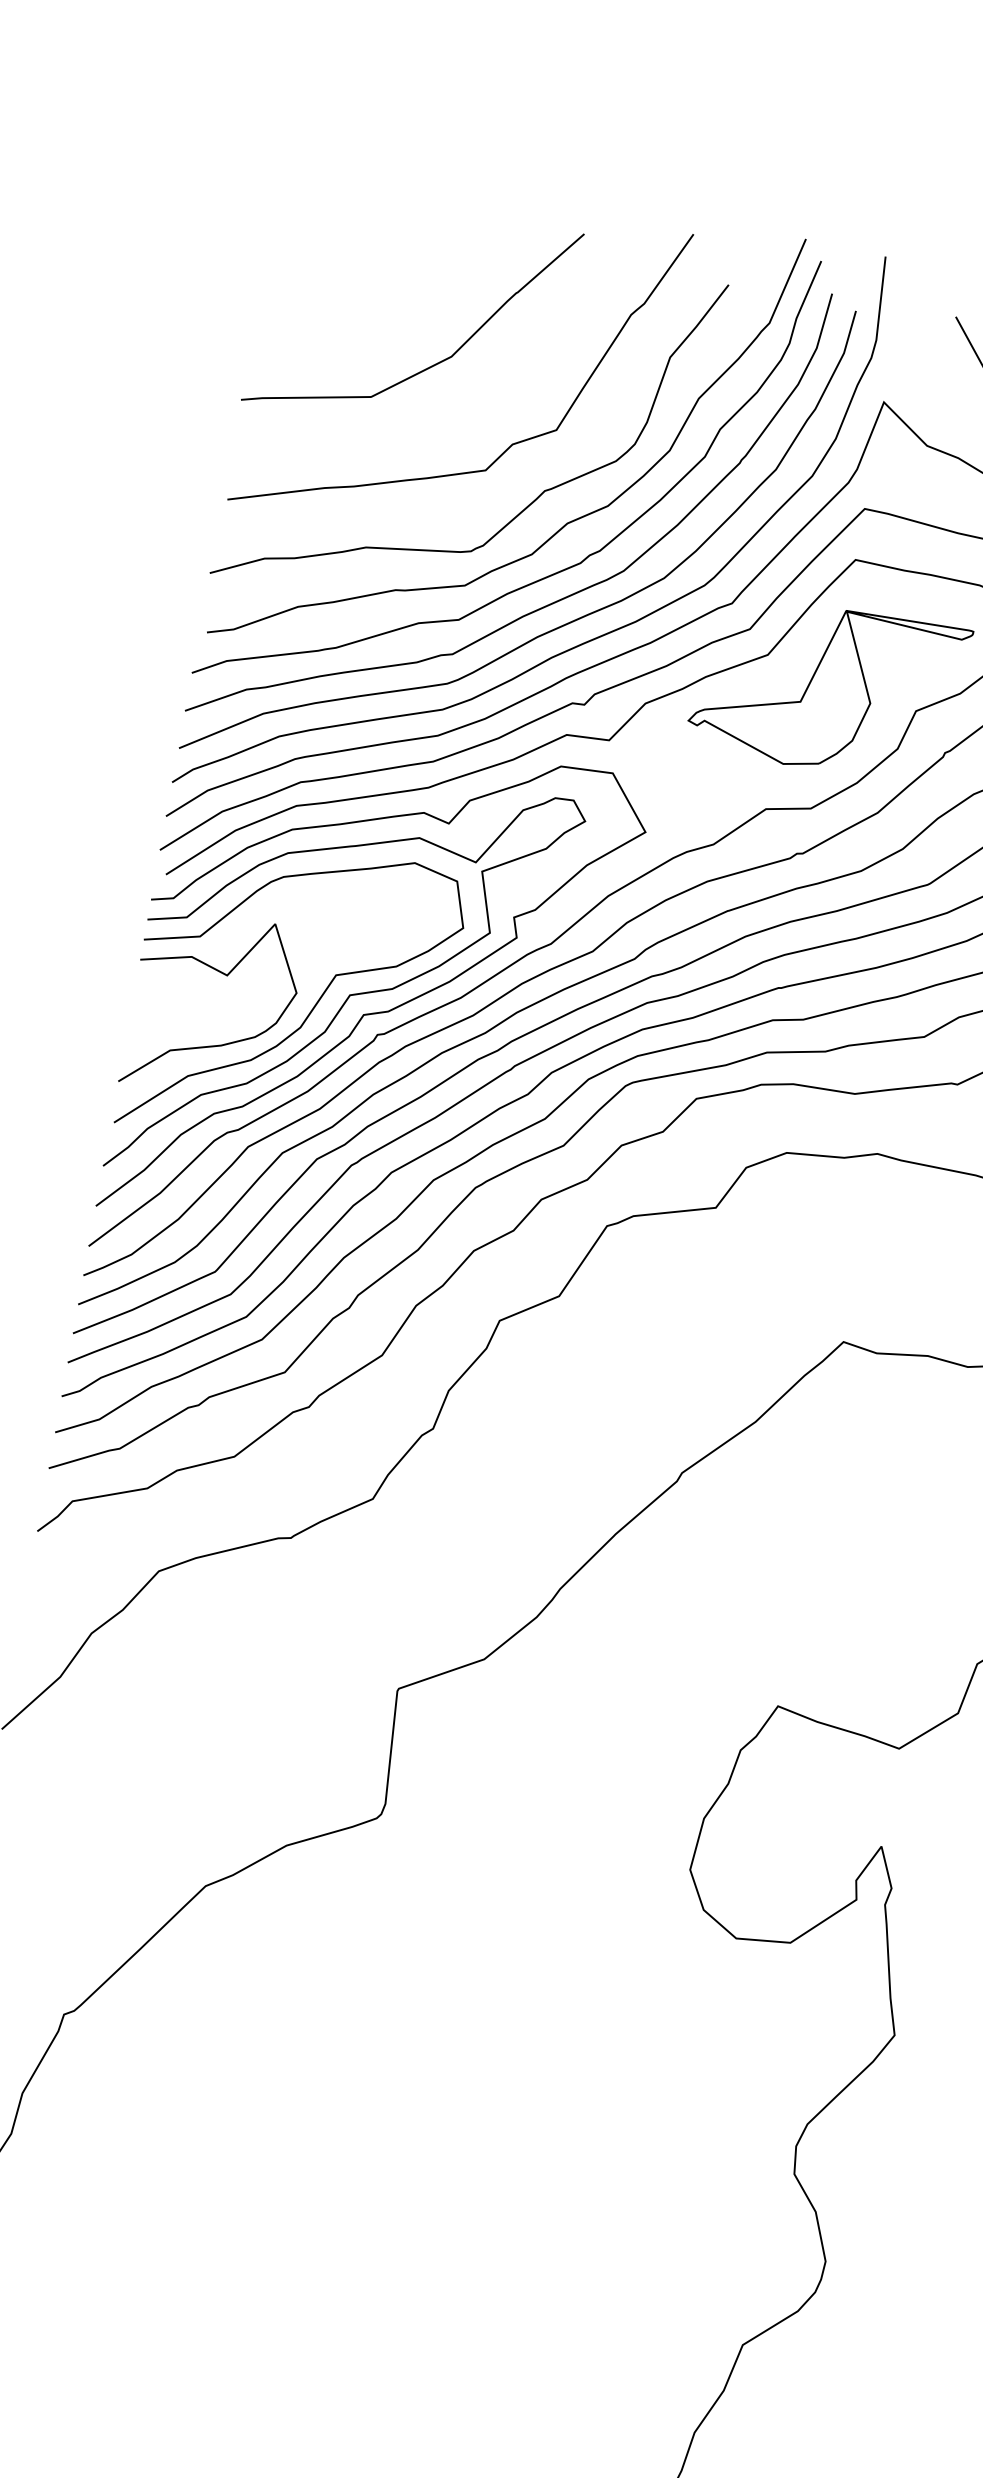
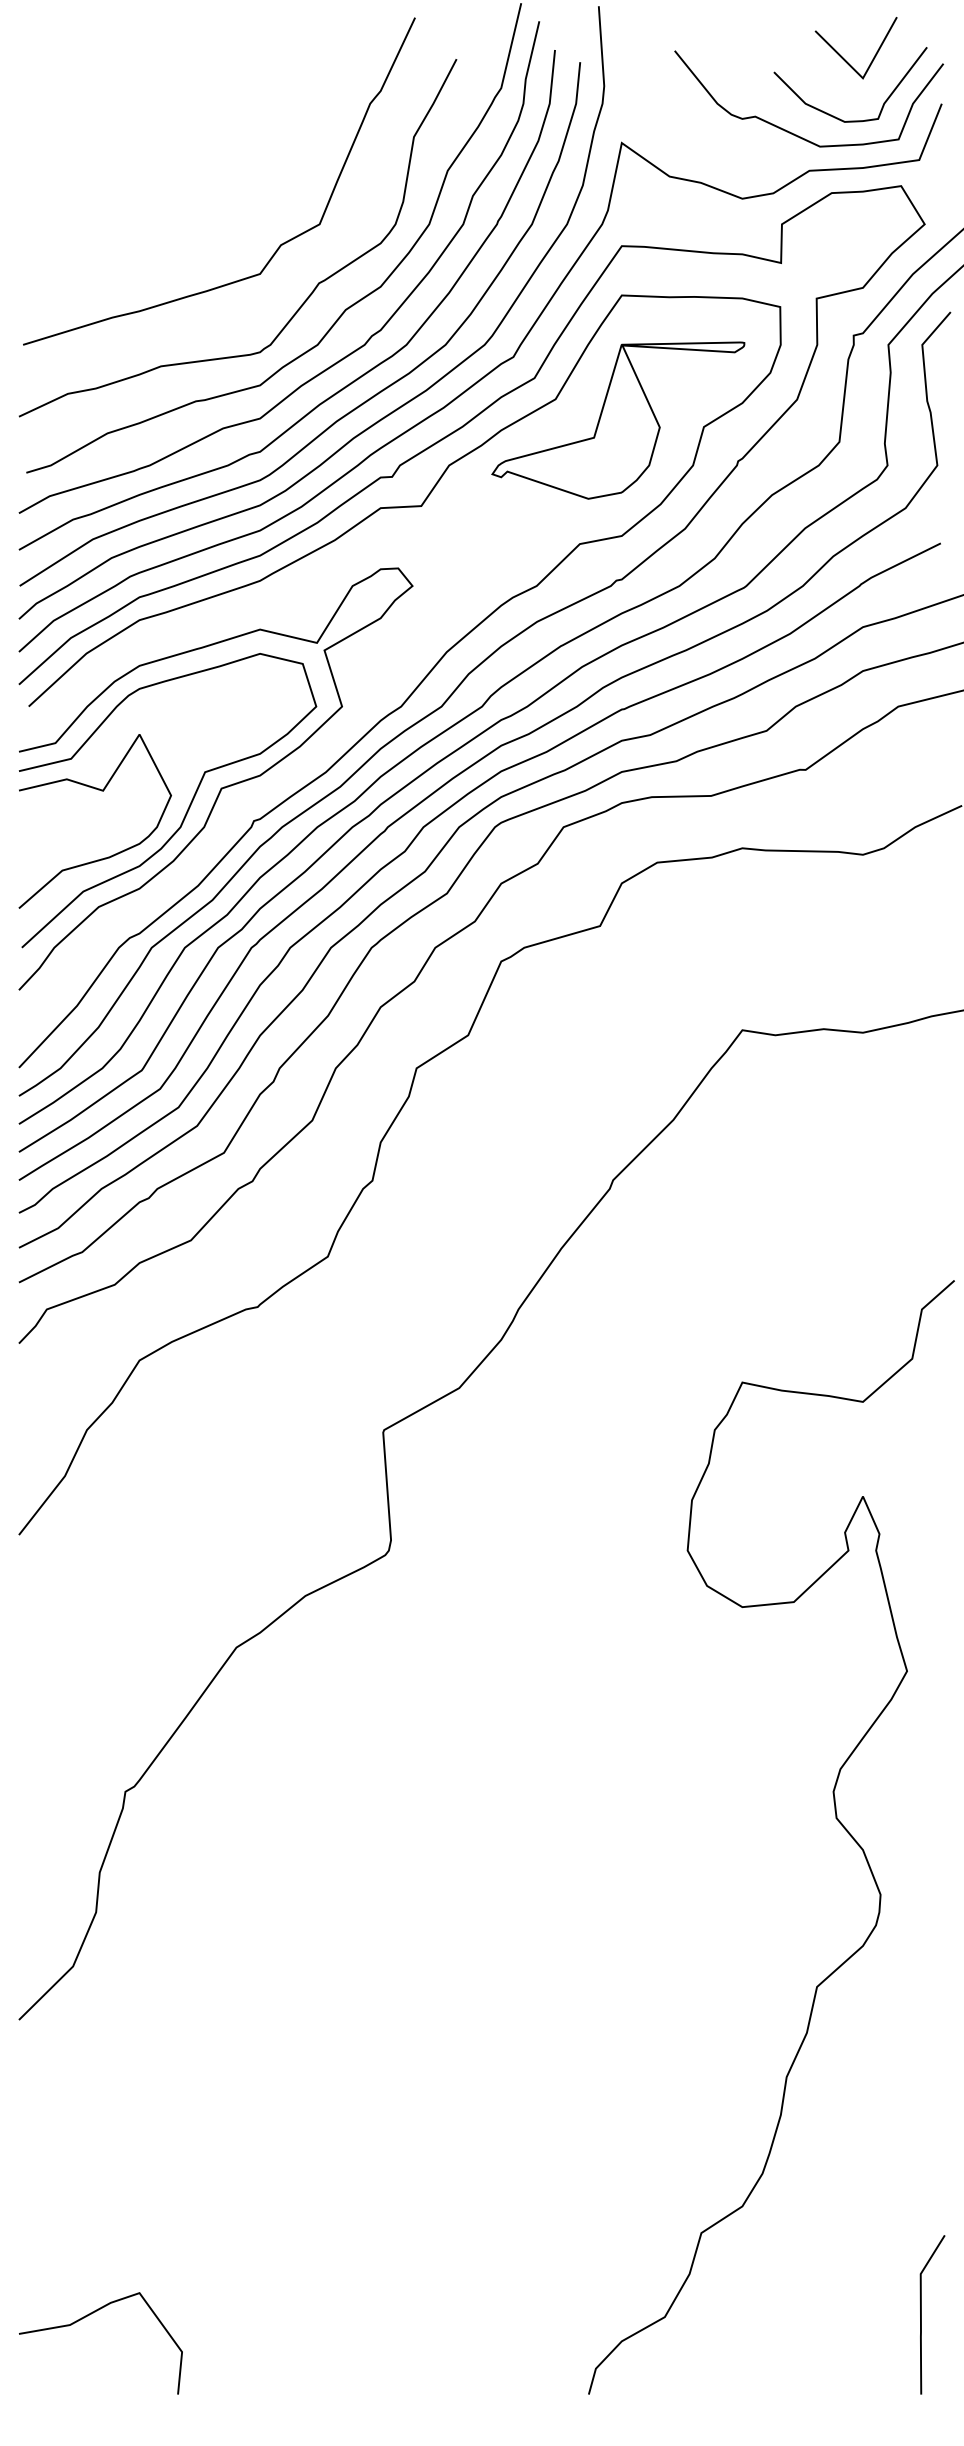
curve: (434, 363) -> (194, 182), removed
curve: (376, 1011) -> (249, 799), removed

